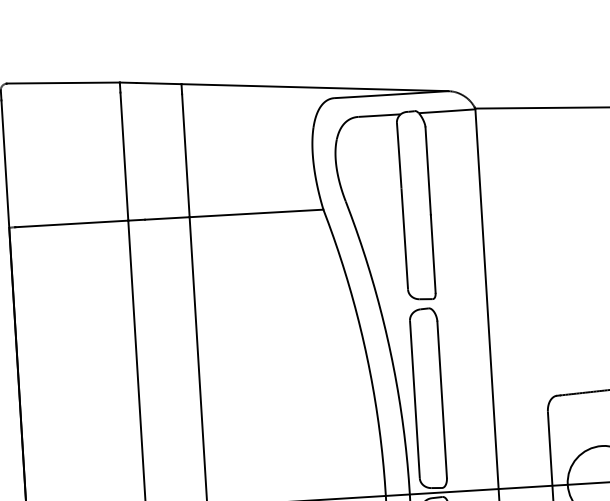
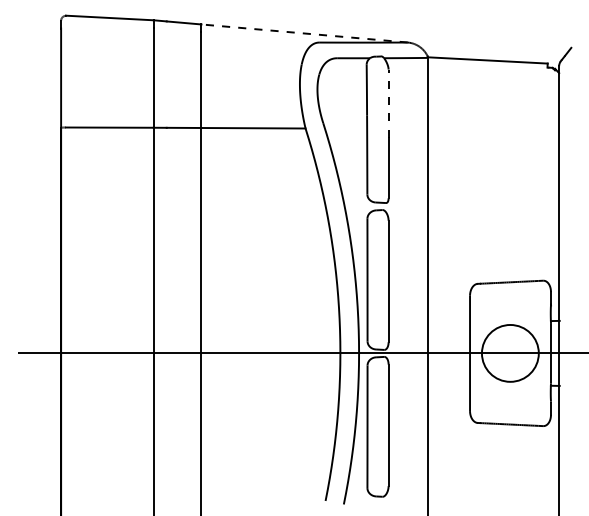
line: (314, 87) -> (304, 33), solid -> dashed
line: (428, 171) -> (388, 103), solid -> dashed

